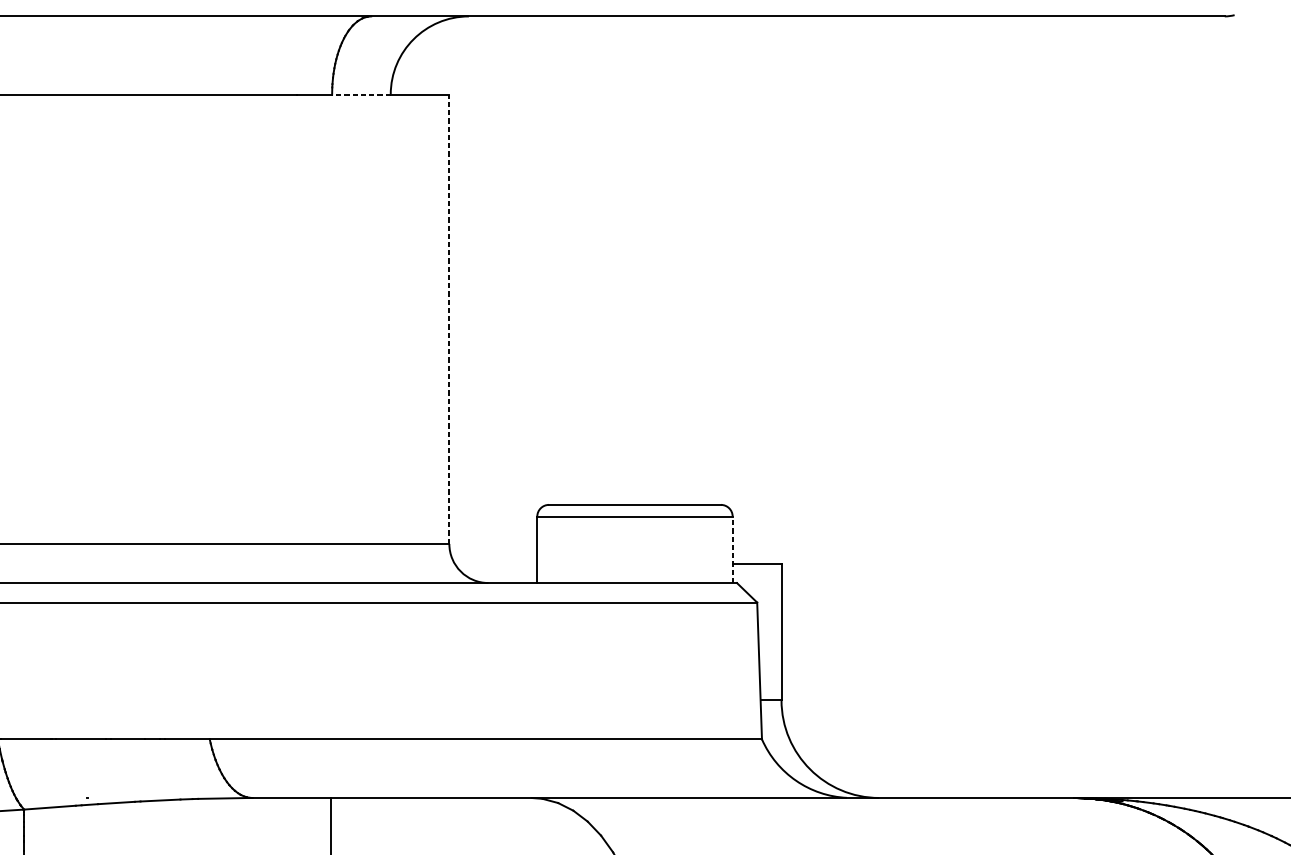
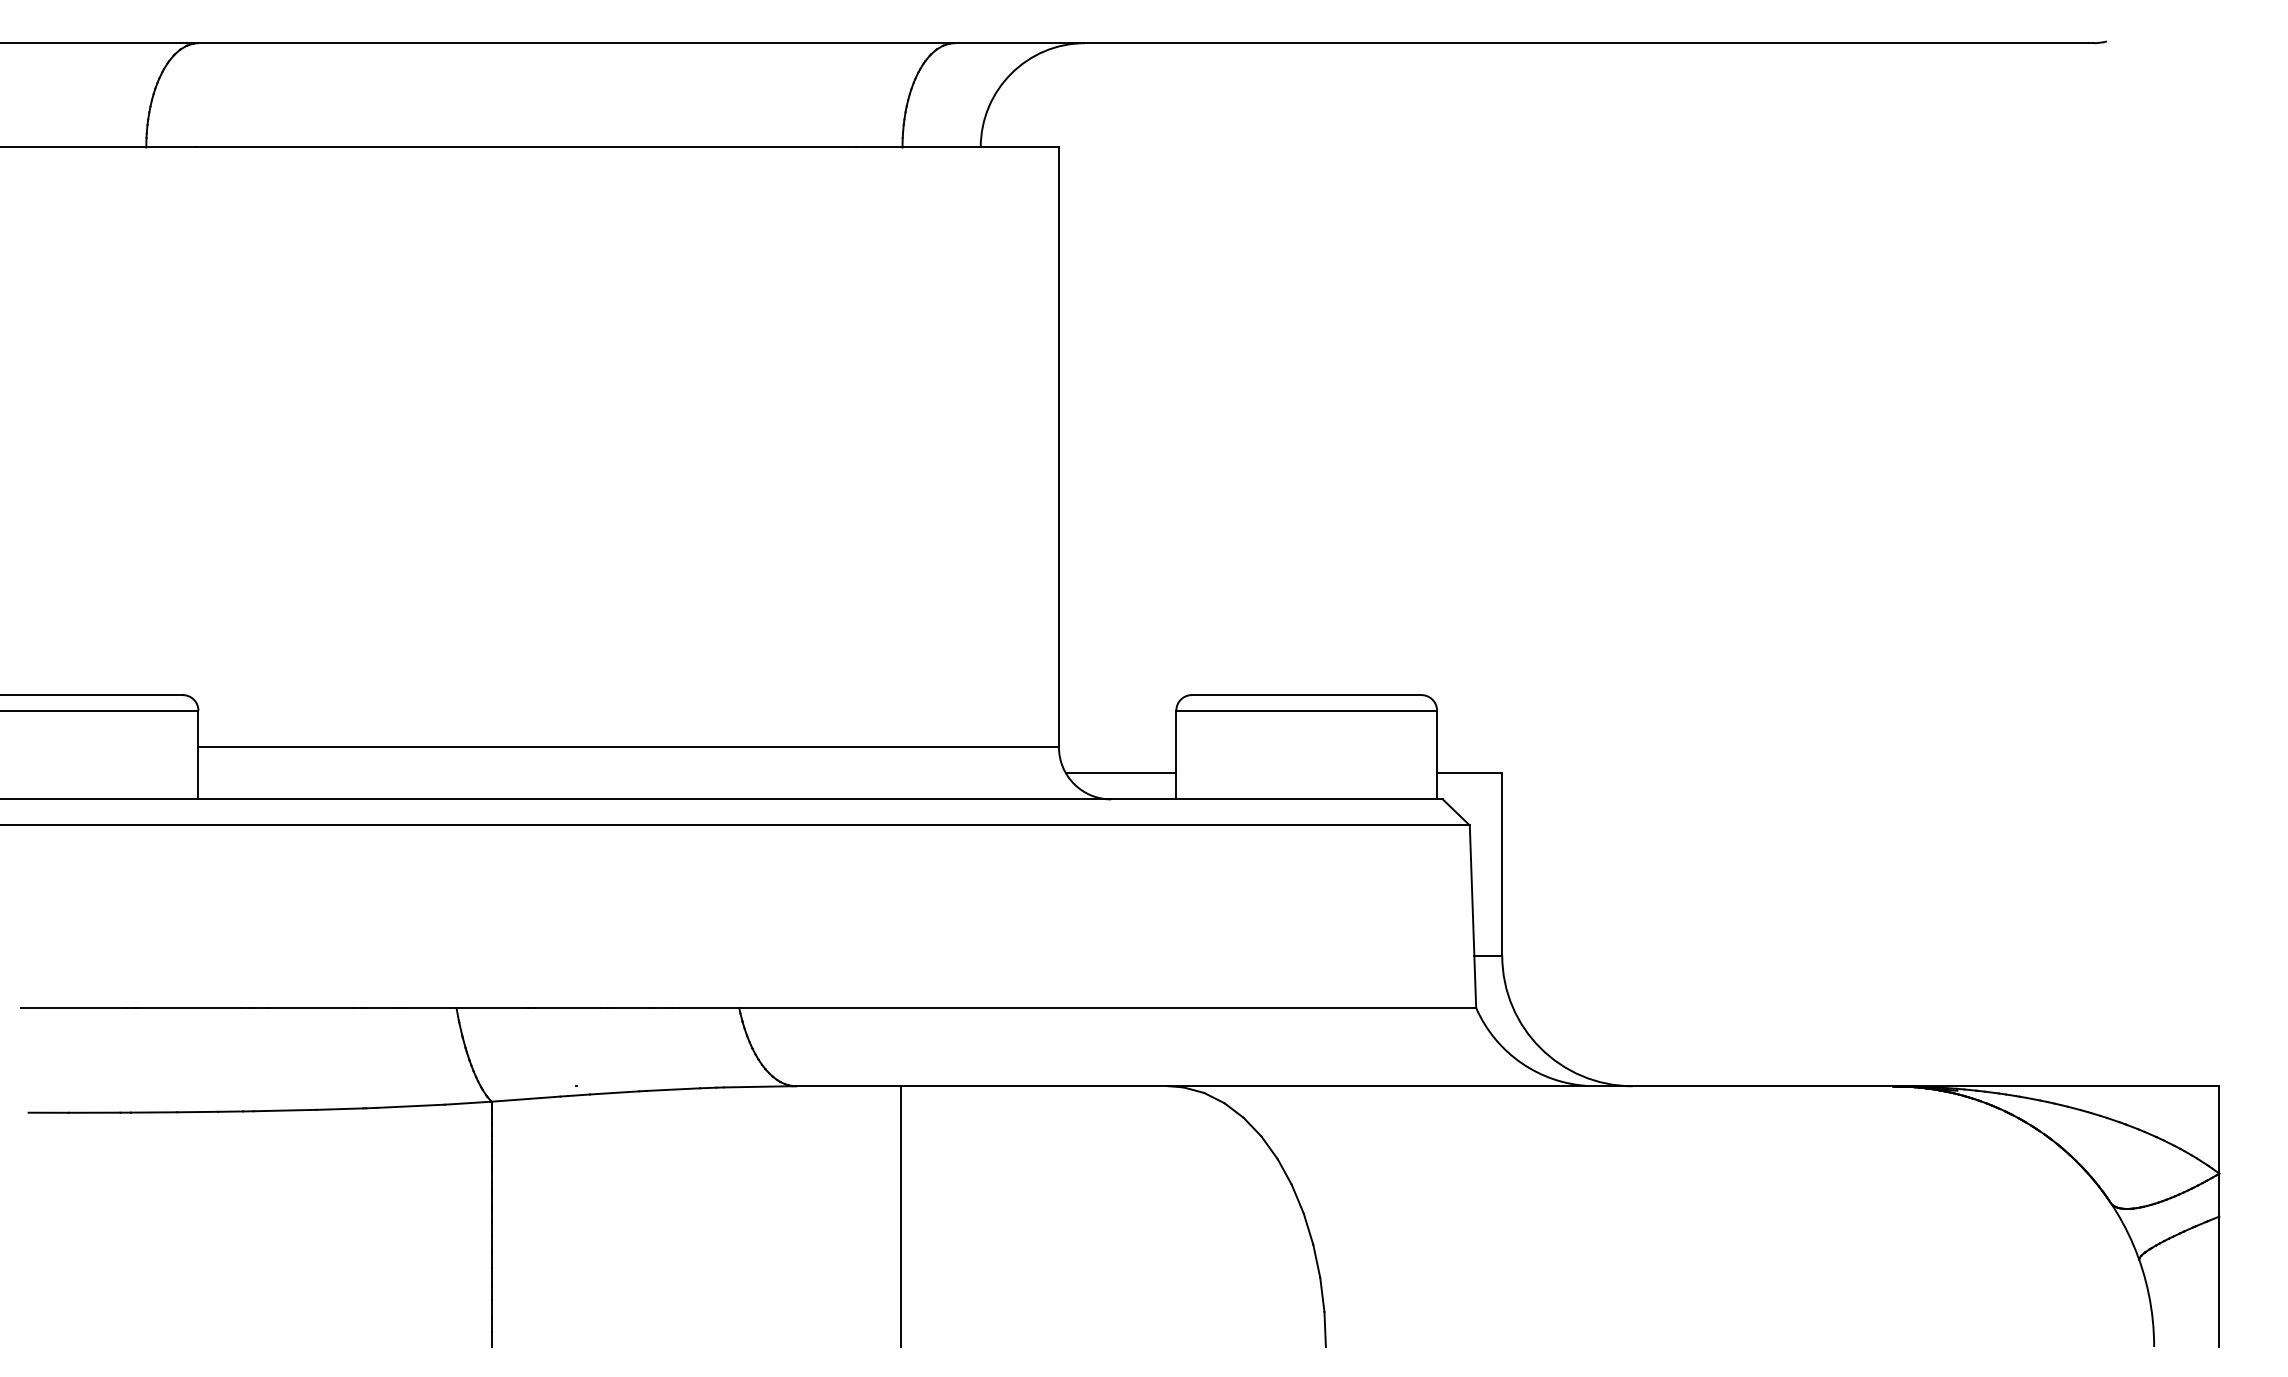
line: (361, 94) -> (941, 147), dashed -> solid
line: (449, 319) -> (1058, 447), dashed -> solid
line: (733, 549) -> (1437, 754), dashed -> solid
line: (496, 563) -> (1121, 773), added

